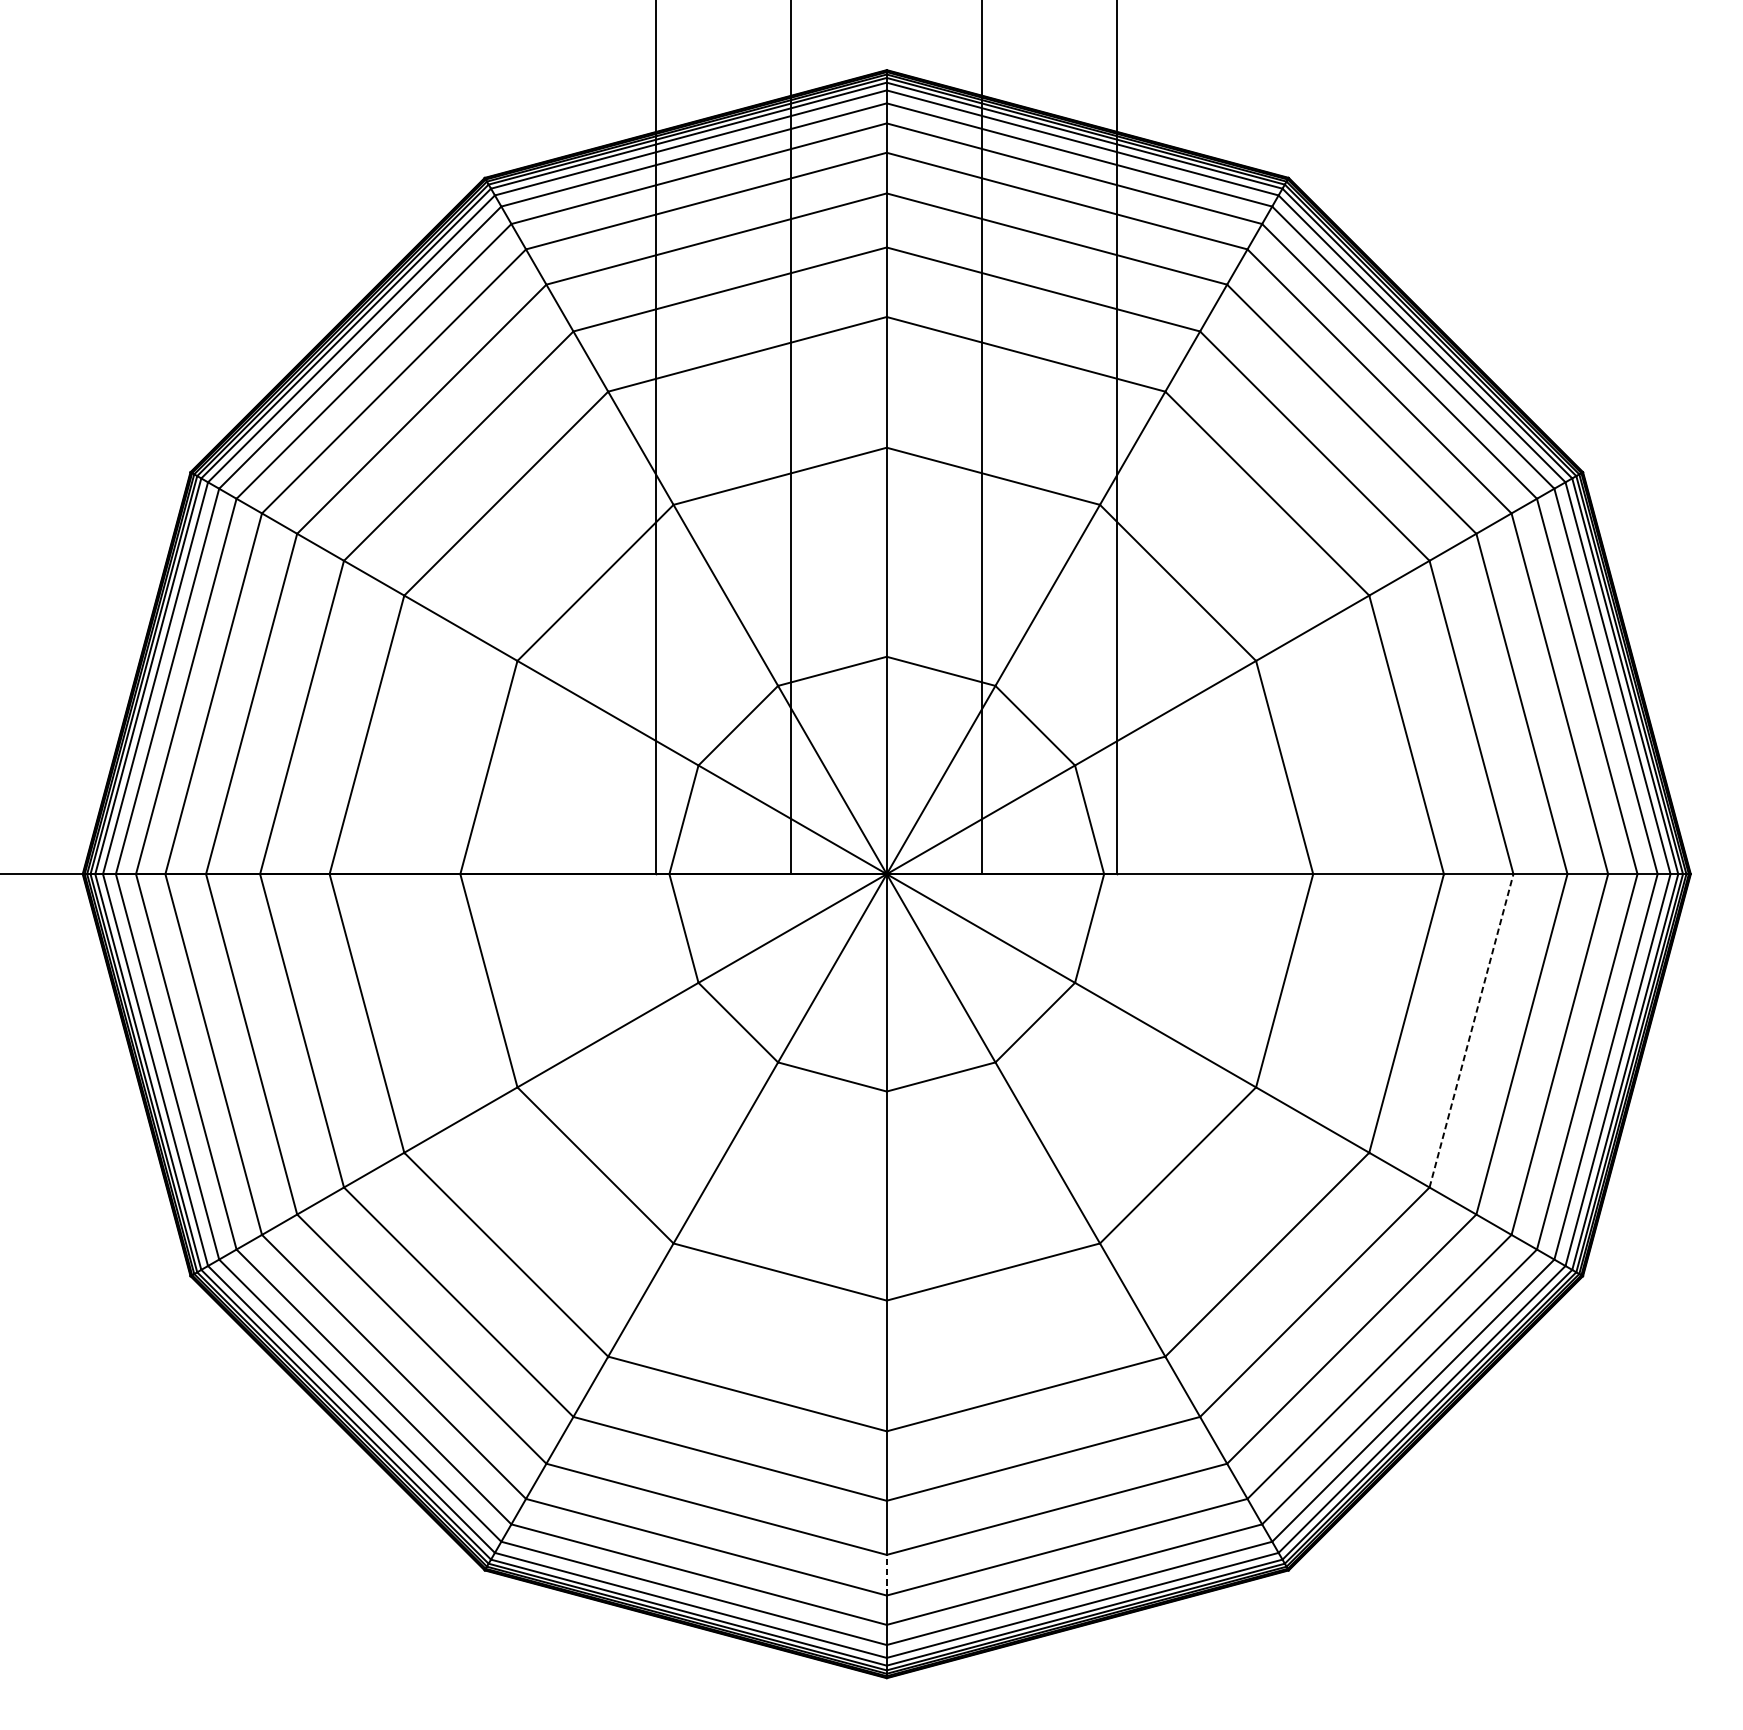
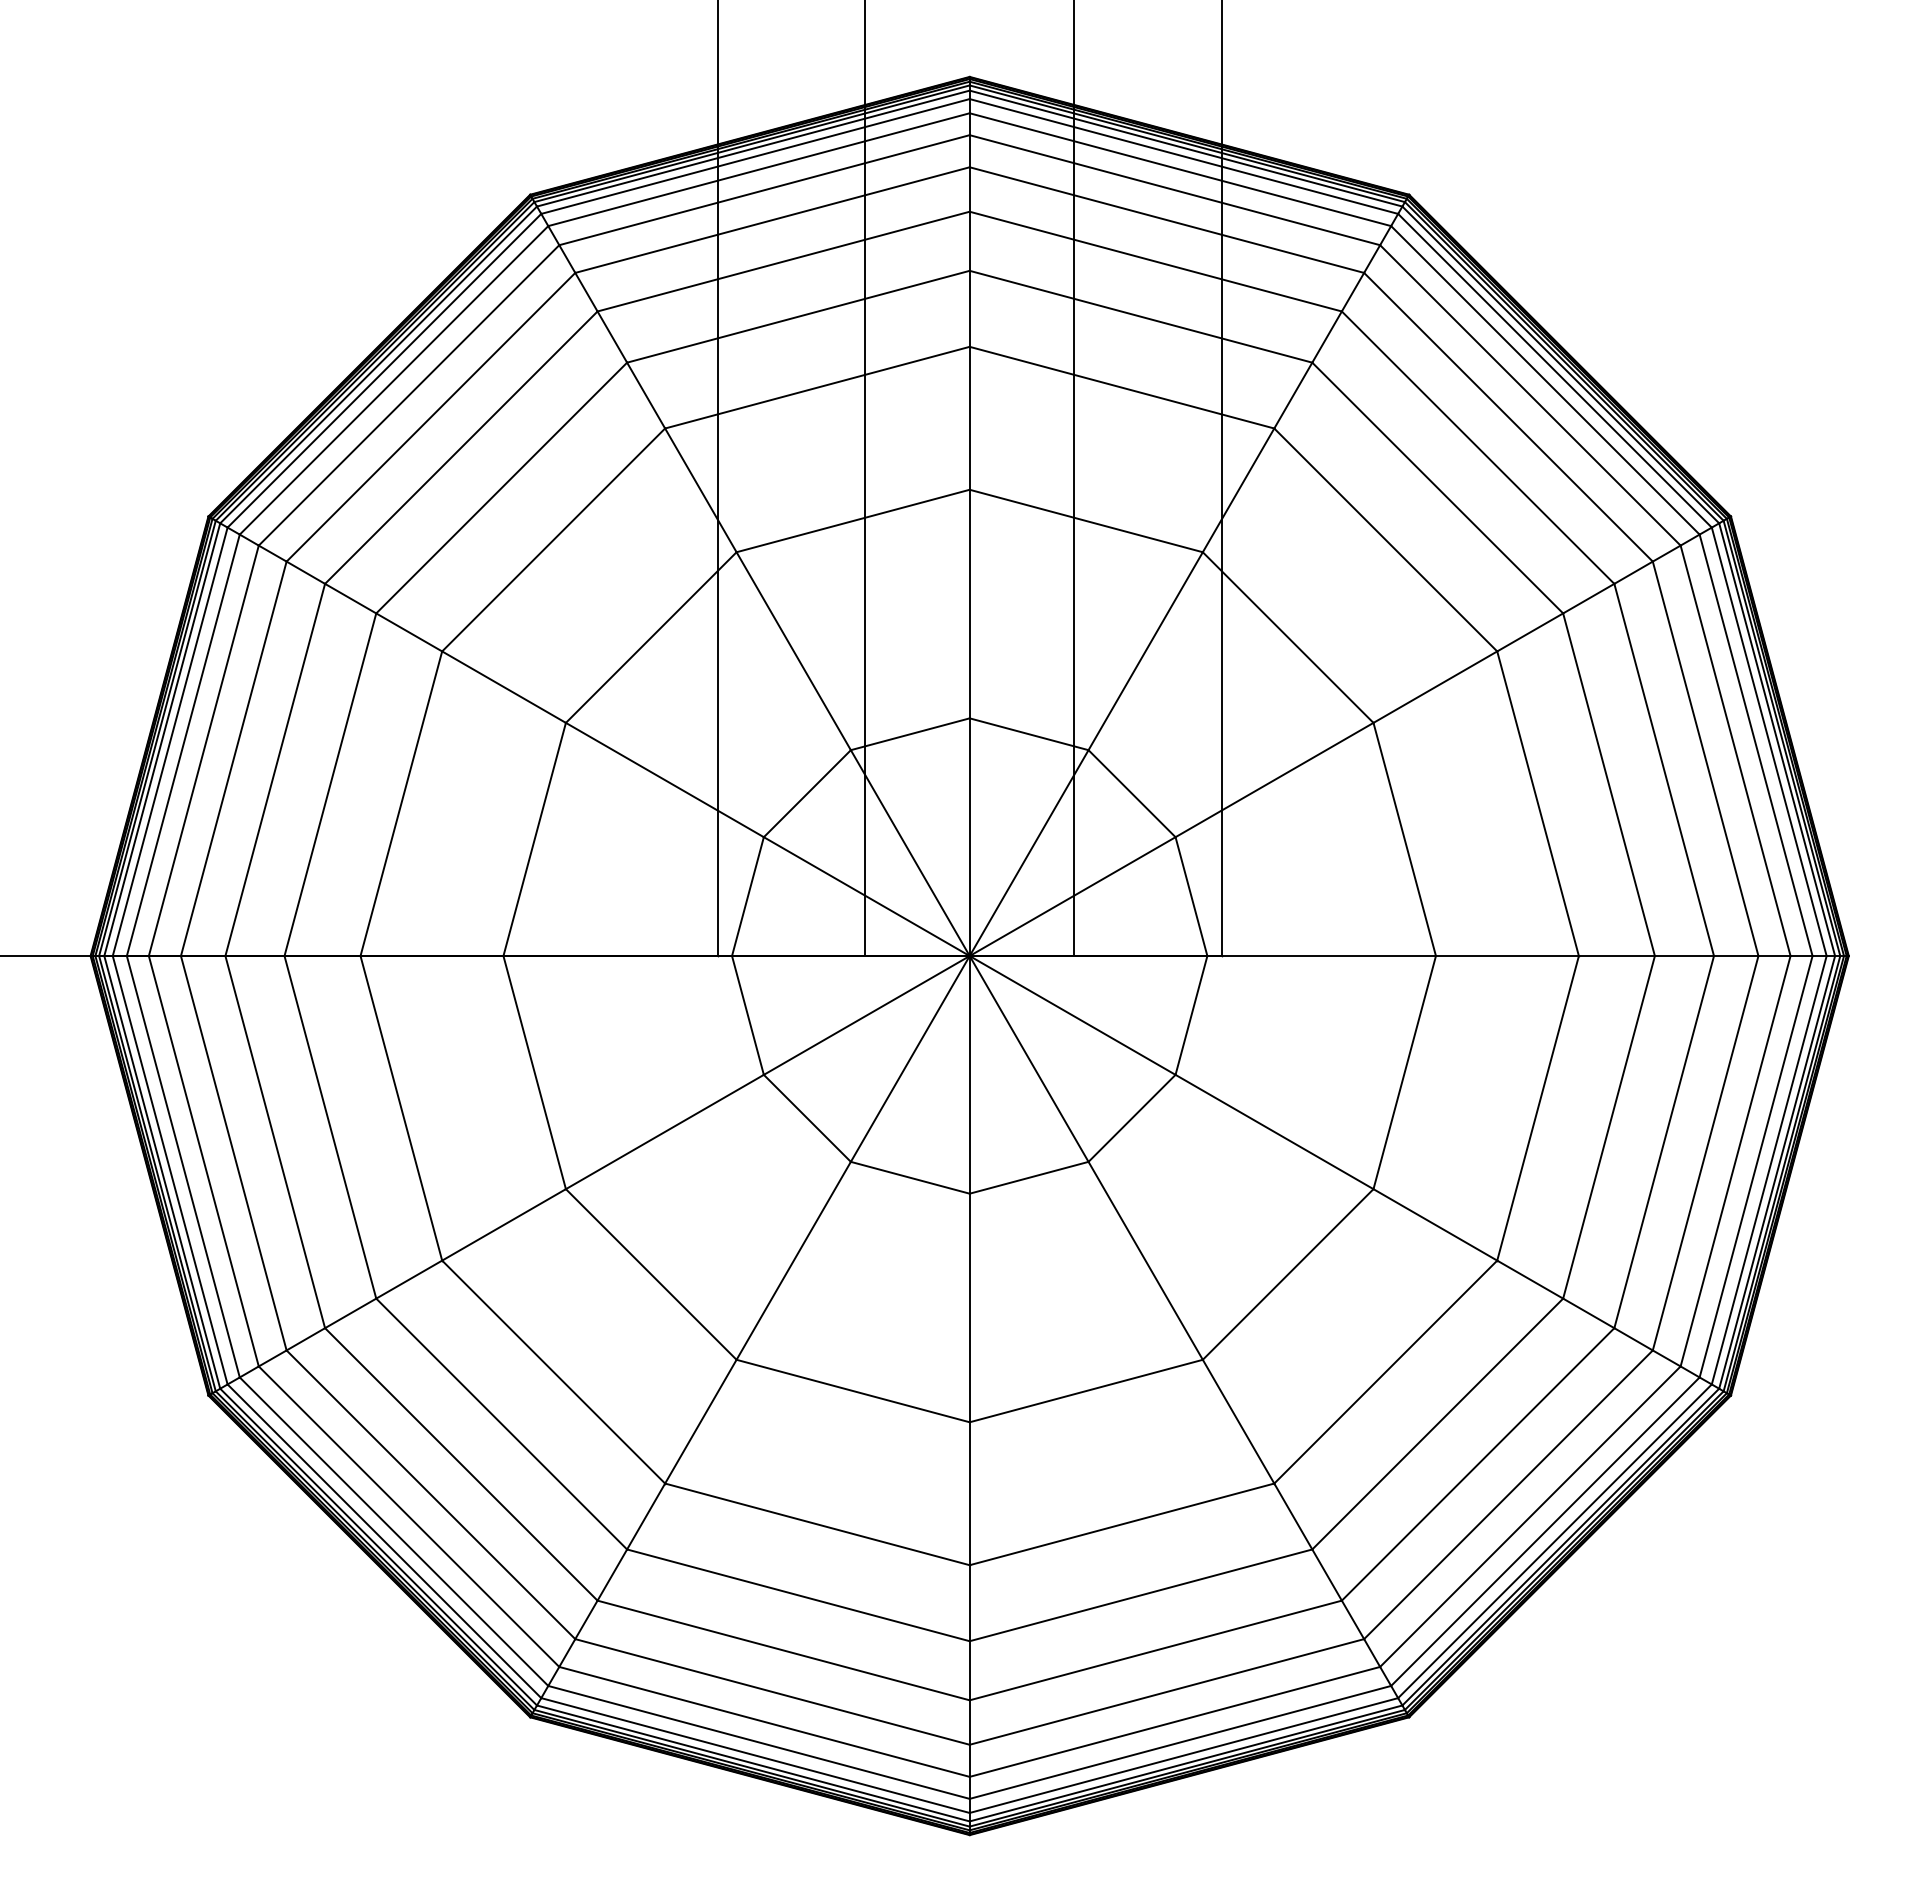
line: (1471, 1030) -> (1609, 1126), dashed -> solid
line: (886, 1575) -> (969, 1722), dashed -> solid

